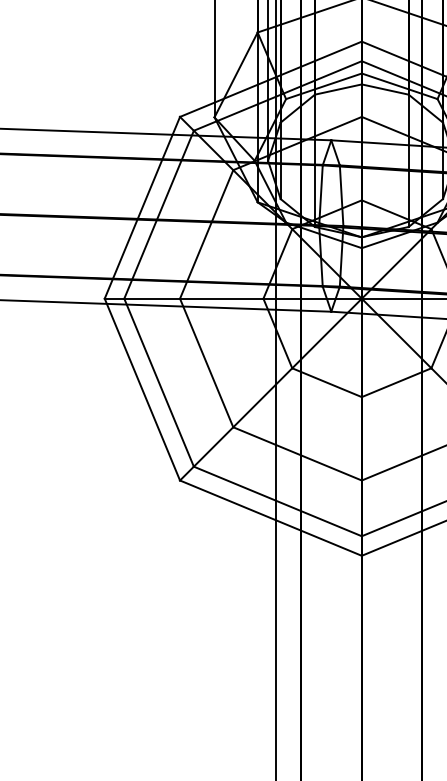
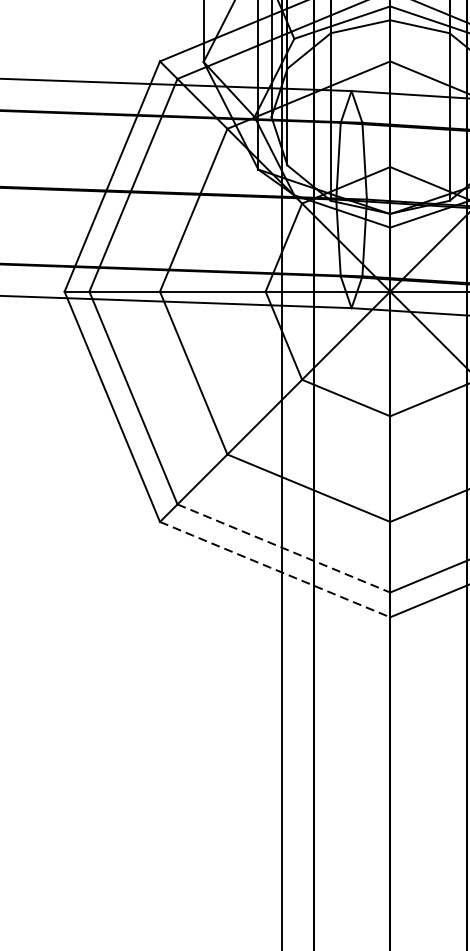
line: (277, 501) -> (283, 548), solid -> dashed
line: (271, 518) -> (275, 570), solid -> dashed

